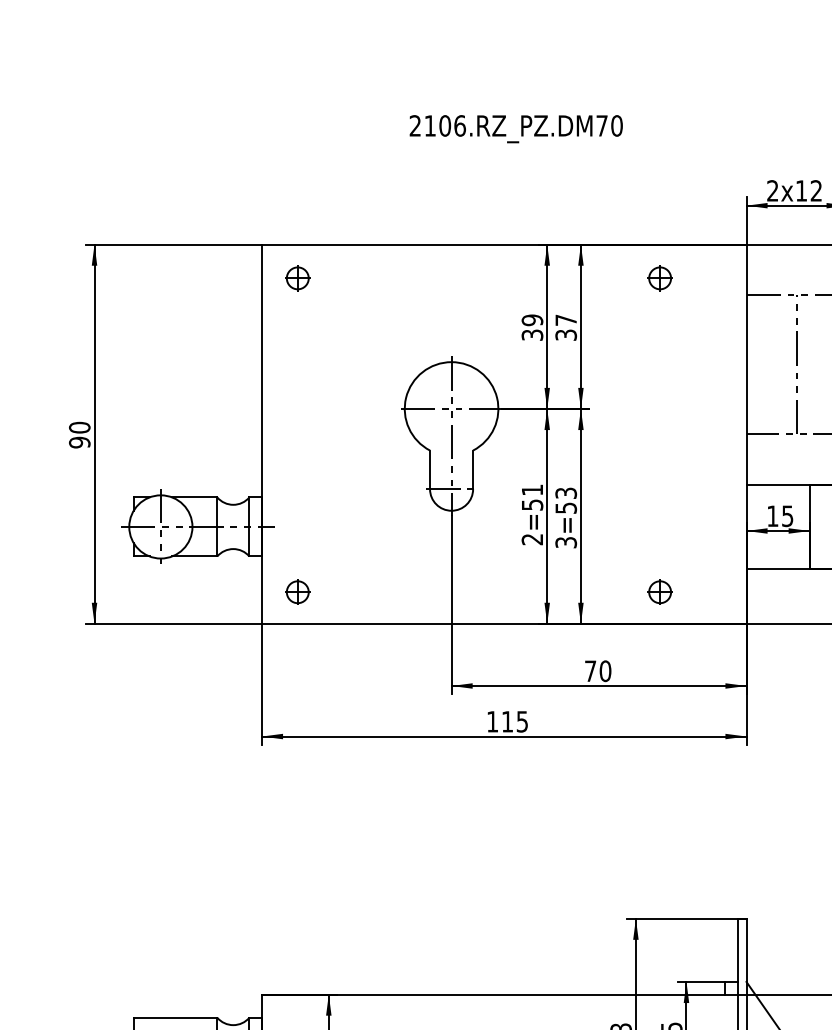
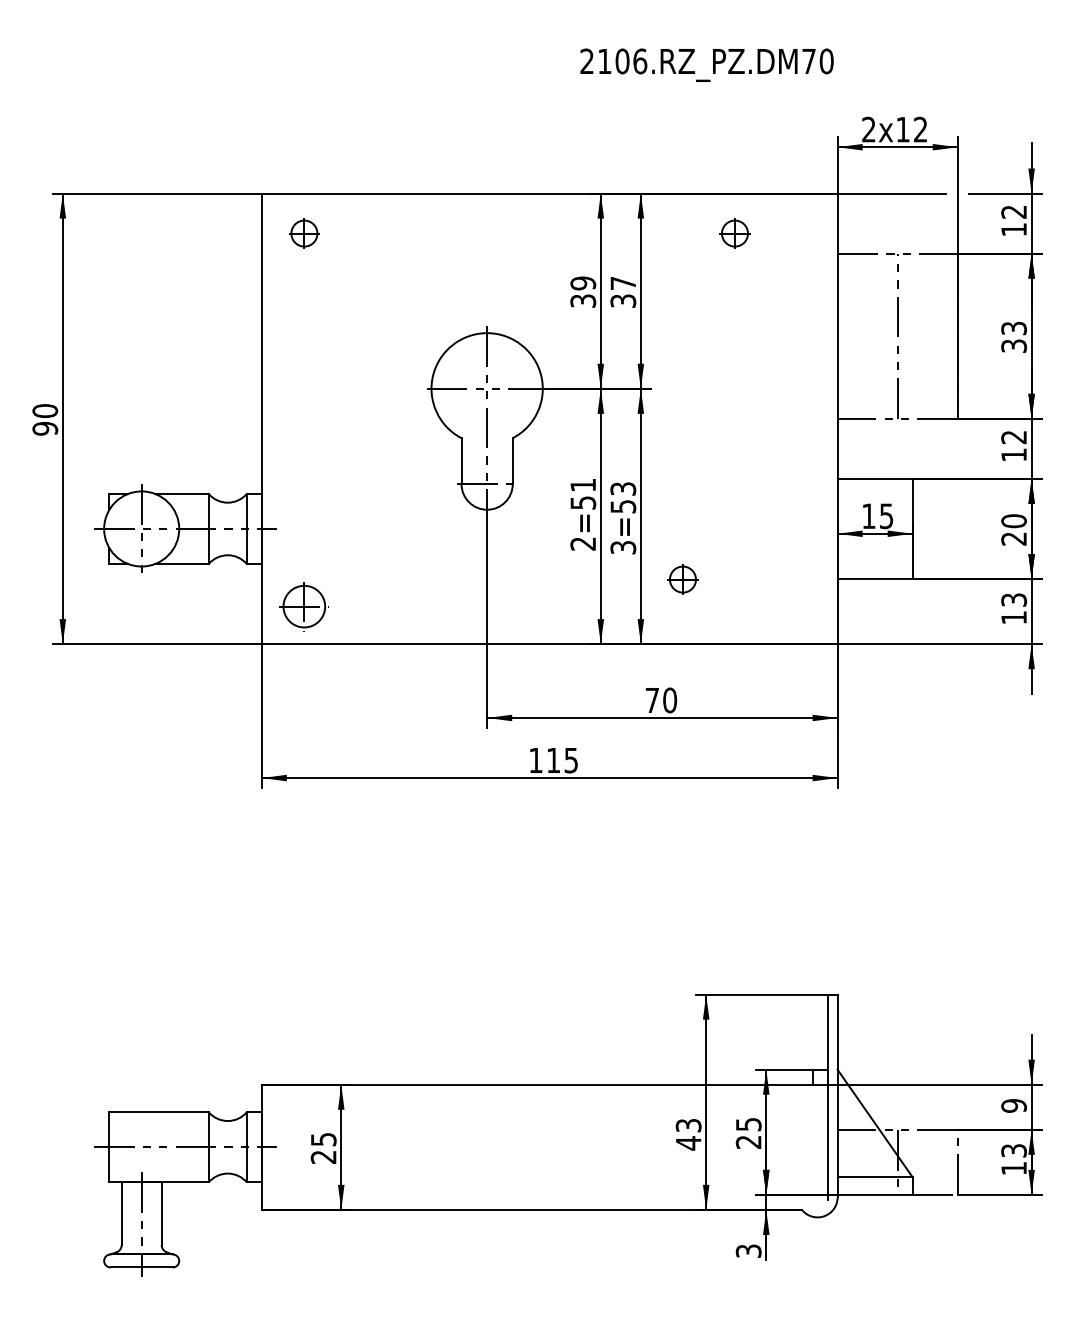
text: (515, 128) -> (706, 64), moved
part: (297, 592) -> (304, 606), size x1.6
part: (659, 592) -> (682, 579), moved

